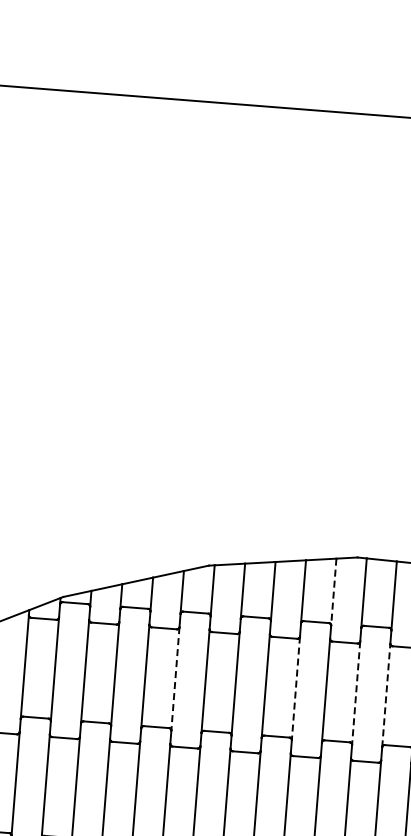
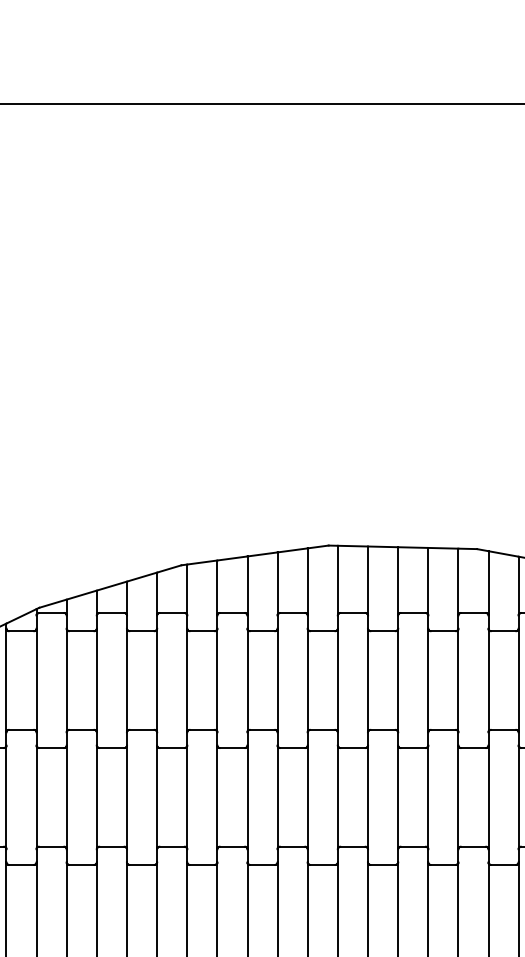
line: (333, 591) -> (307, 581), dashed -> solid
line: (175, 678) -> (157, 680), dashed -> solid
line: (295, 688) -> (277, 680), dashed -> solid
line: (355, 693) -> (337, 680), dashed -> solid
line: (386, 695) -> (368, 680), dashed -> solid

